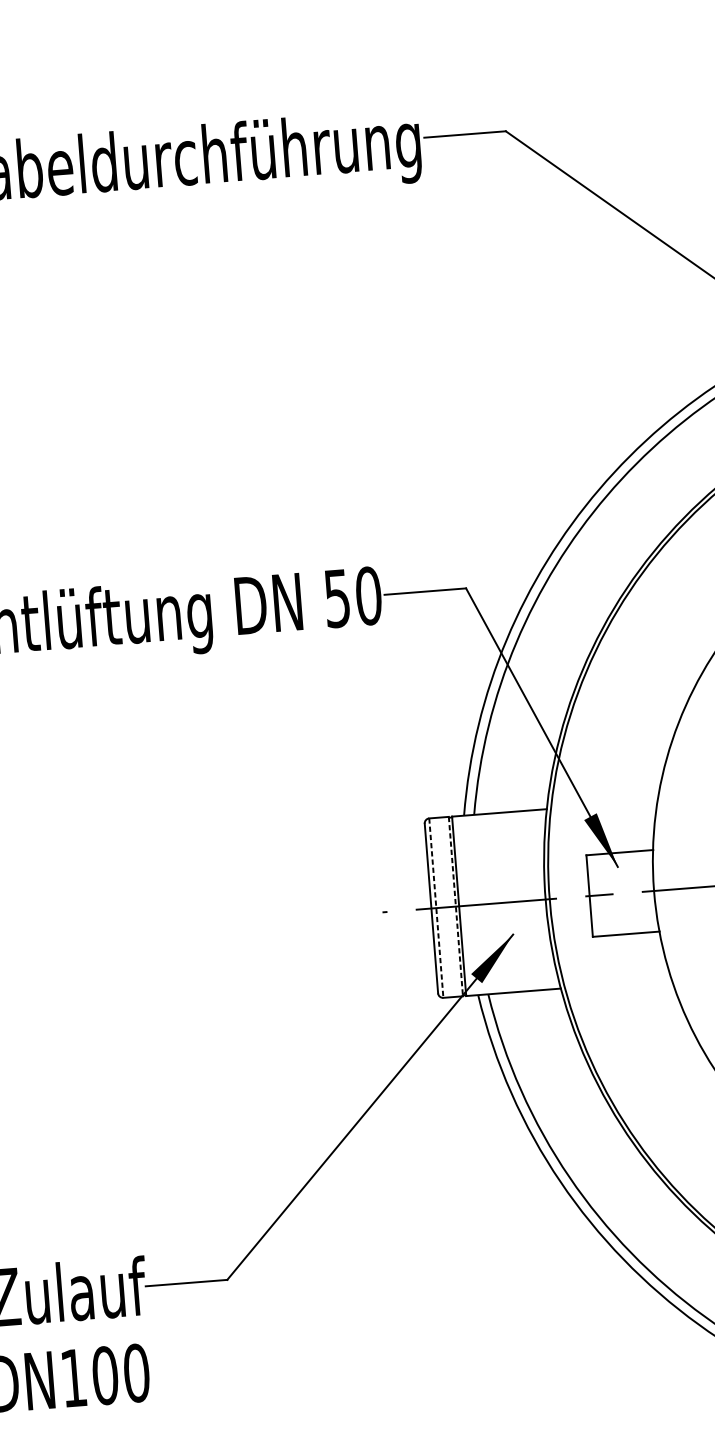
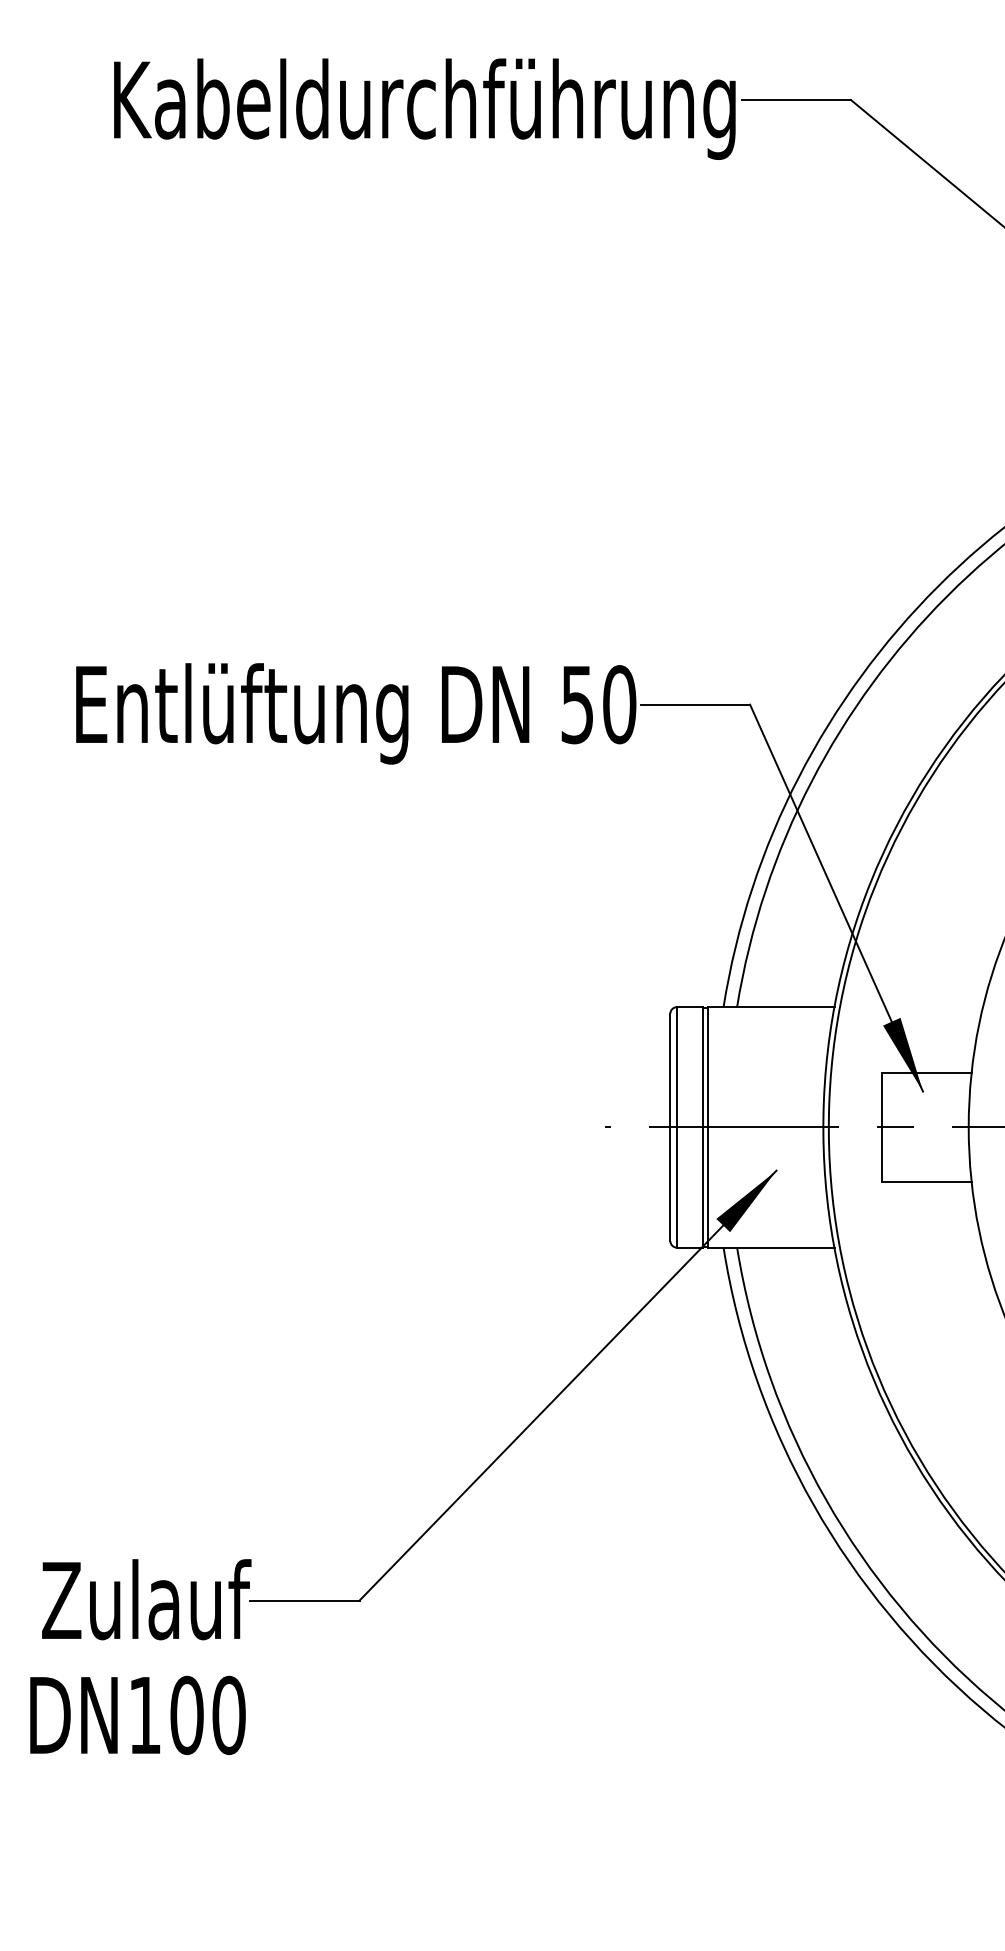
line: (456, 906) -> (703, 1127), dashed -> solid
line: (436, 908) -> (676, 1127), dashed -> solid

